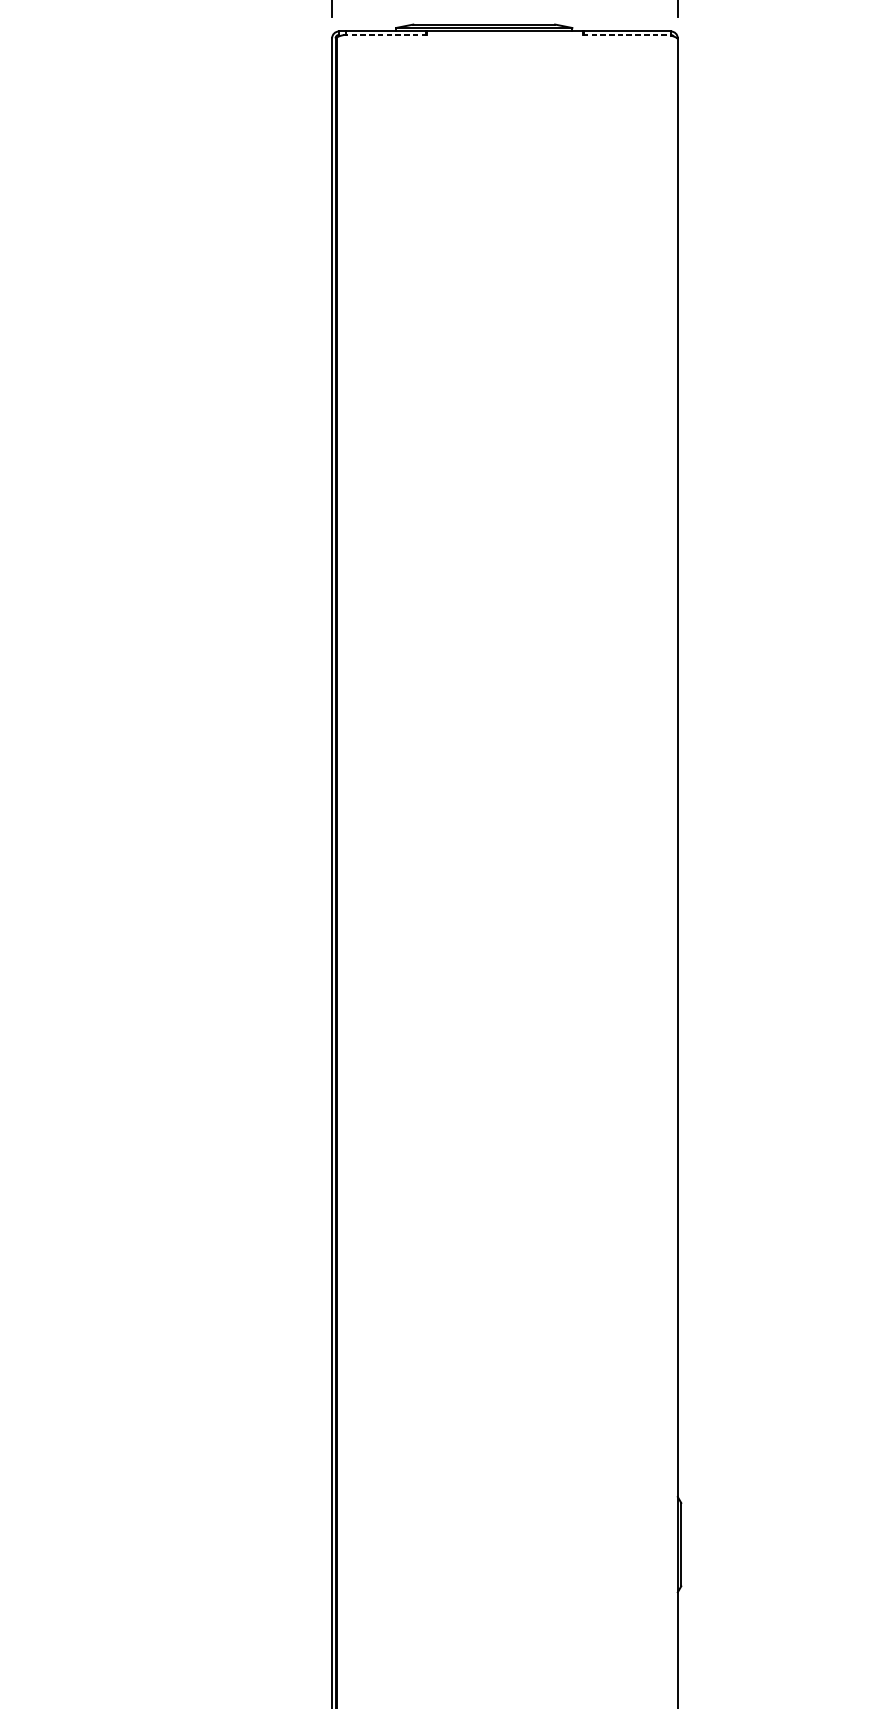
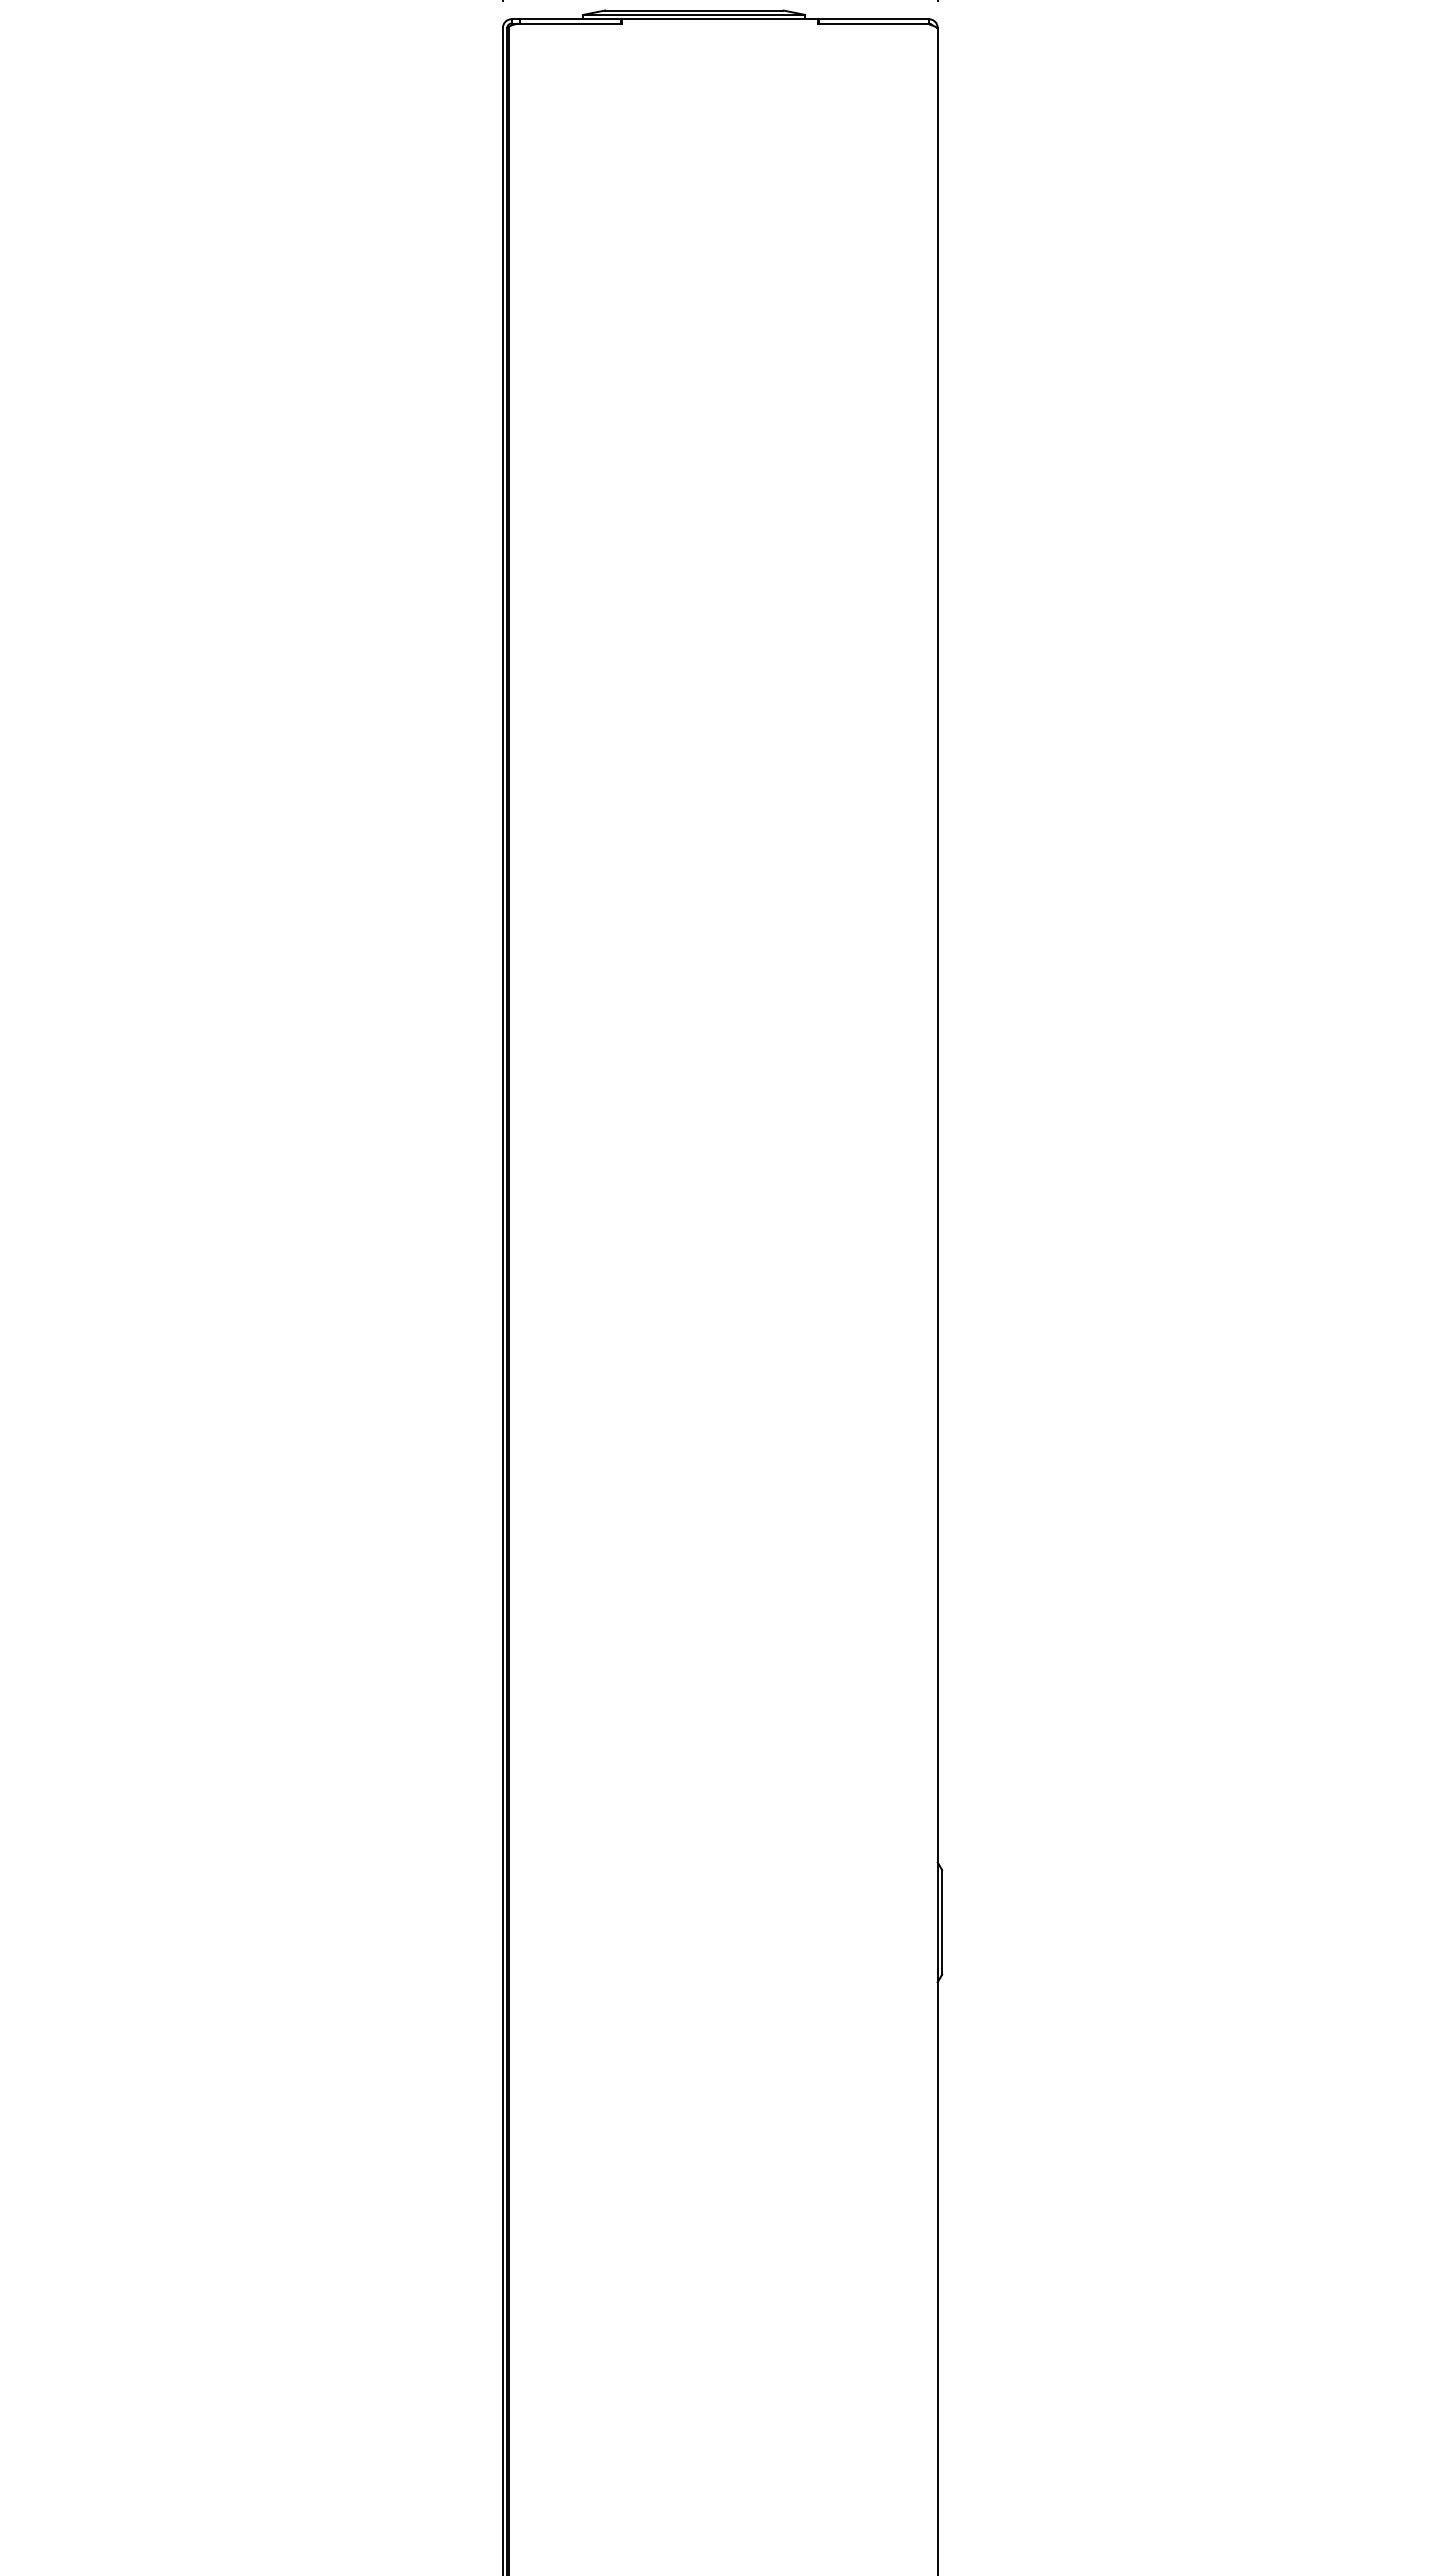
line: (382, 34) -> (566, 23), dashed -> solid
line: (627, 34) -> (874, 23), dashed -> solid

